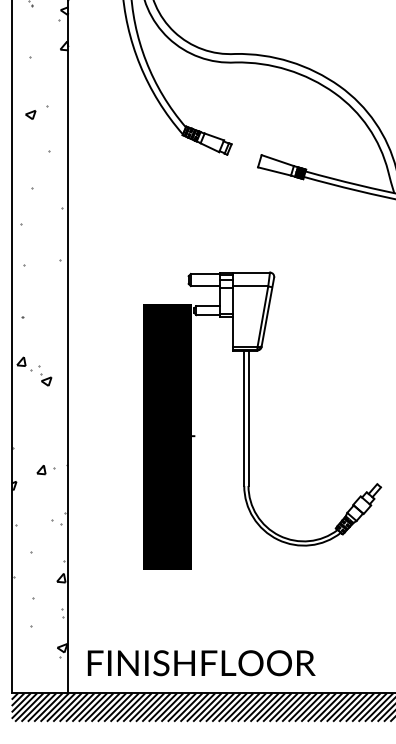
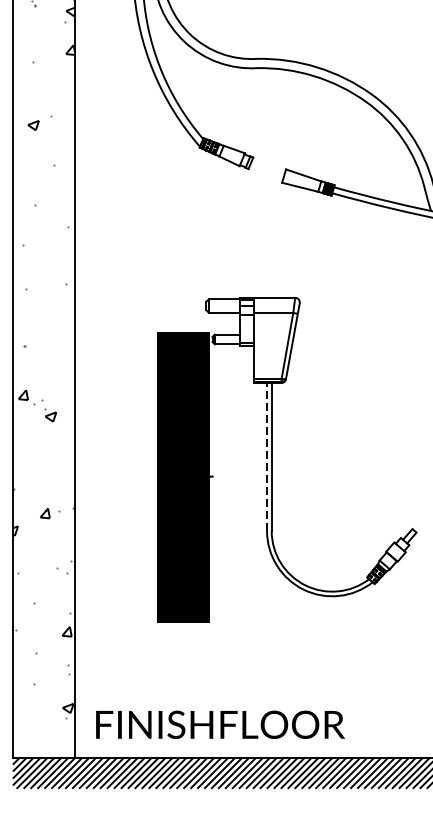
line: (244, 418) -> (267, 457), solid -> dashed

